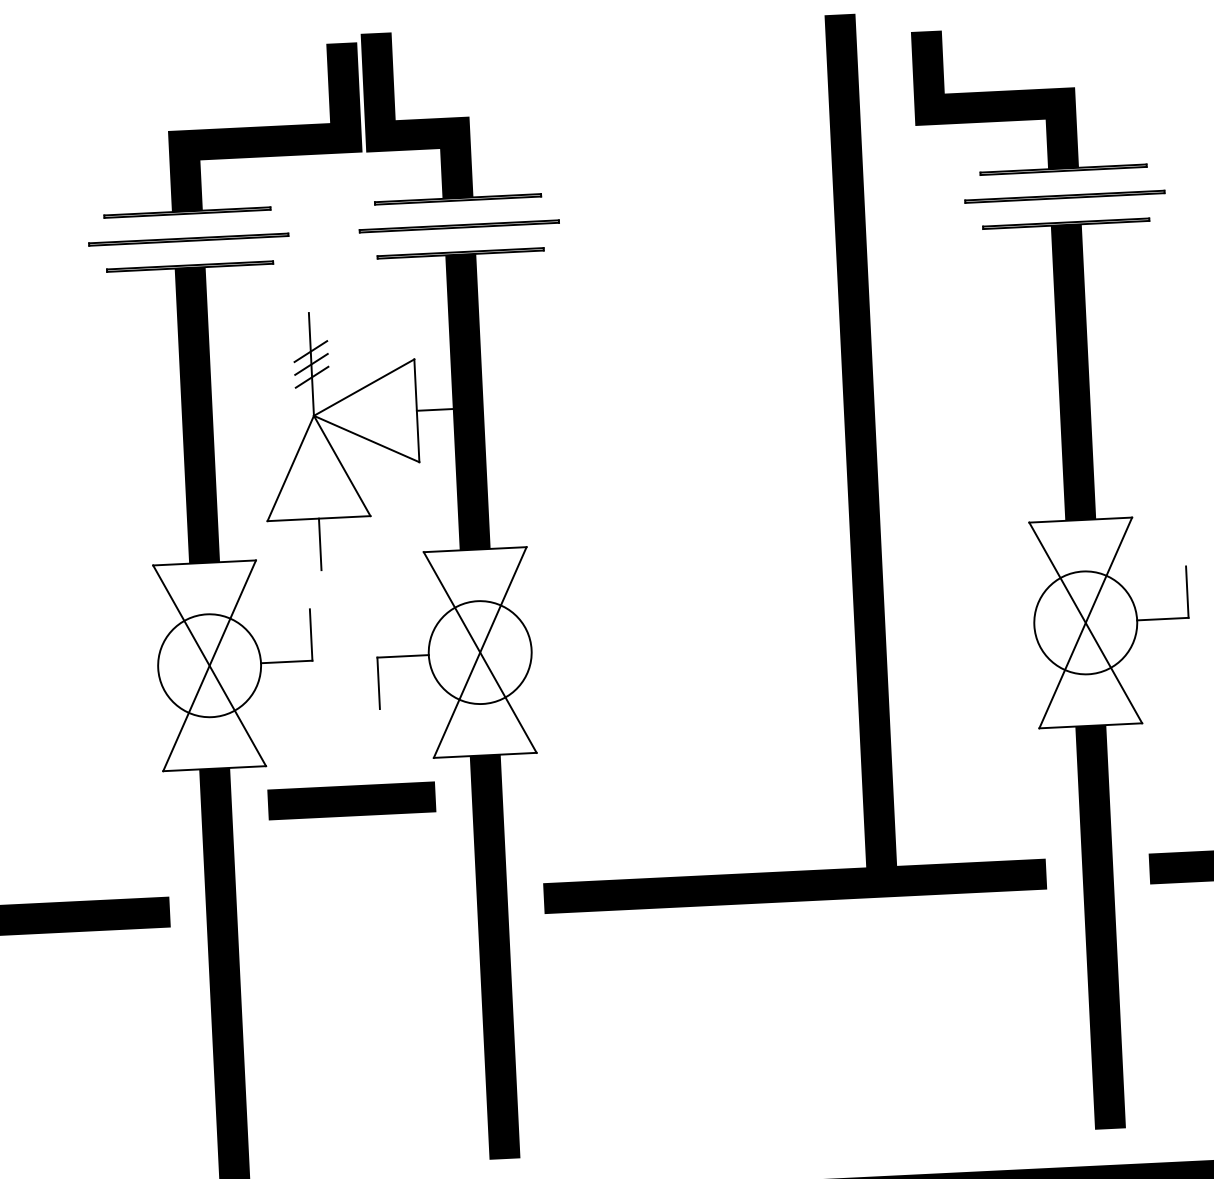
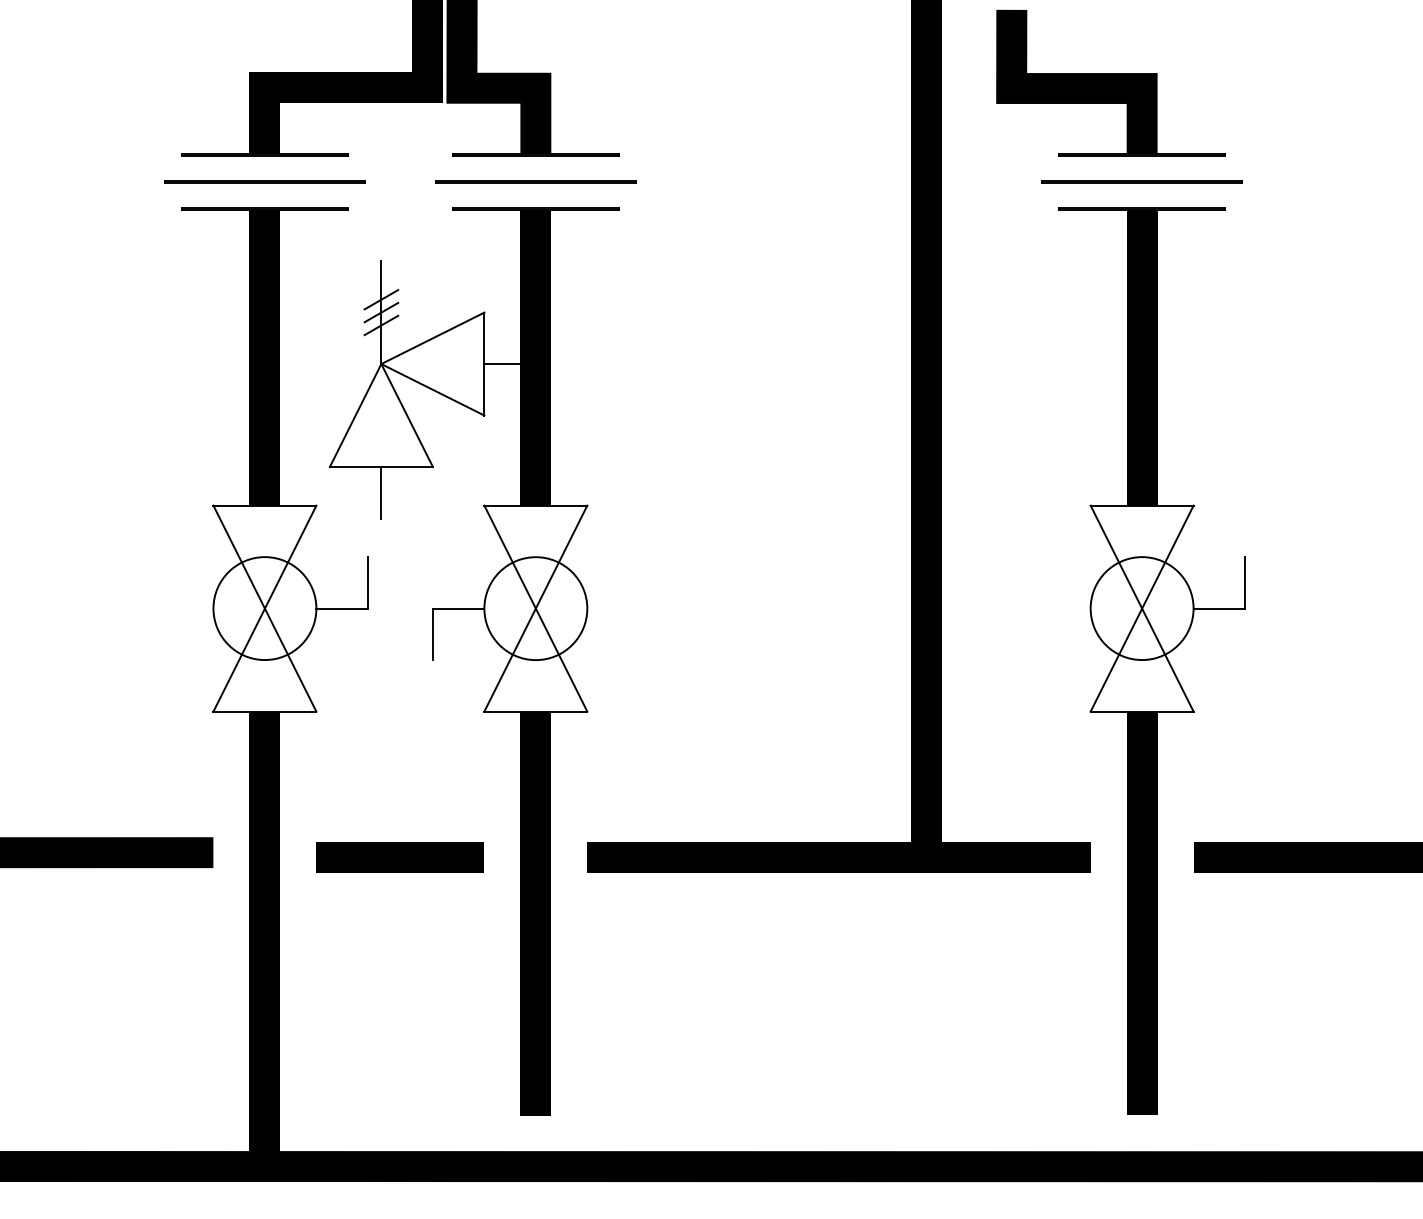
line: (350, 800) -> (399, 857), moved

